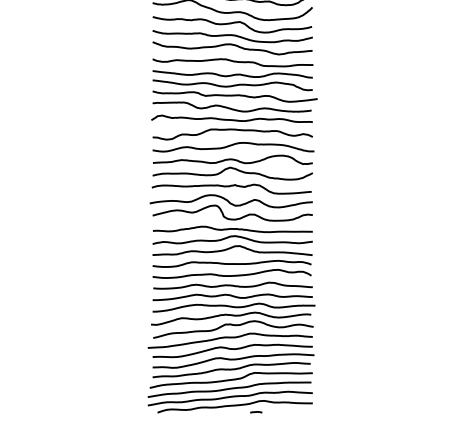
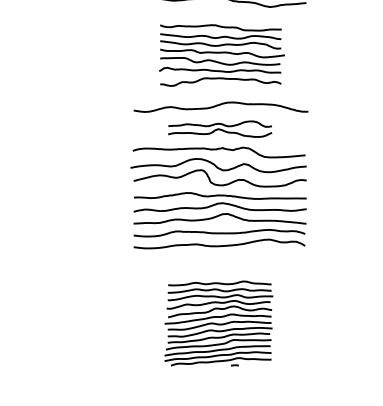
part: (234, 99) -> (222, 55), size x0.7
part: (232, 167) -> (219, 129), size x0.6
part: (231, 347) -> (218, 323), size x0.6

